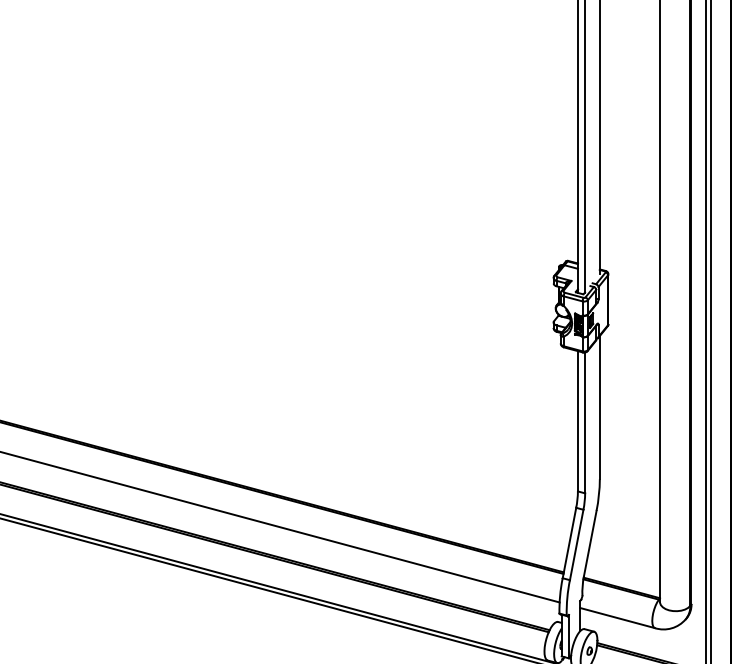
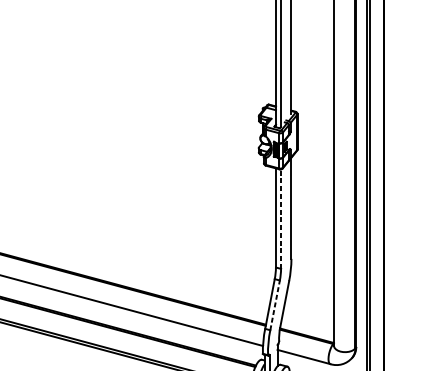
line: (585, 422) -> (281, 218), solid -> dashed
line: (576, 544) -> (274, 305), solid -> dashed

